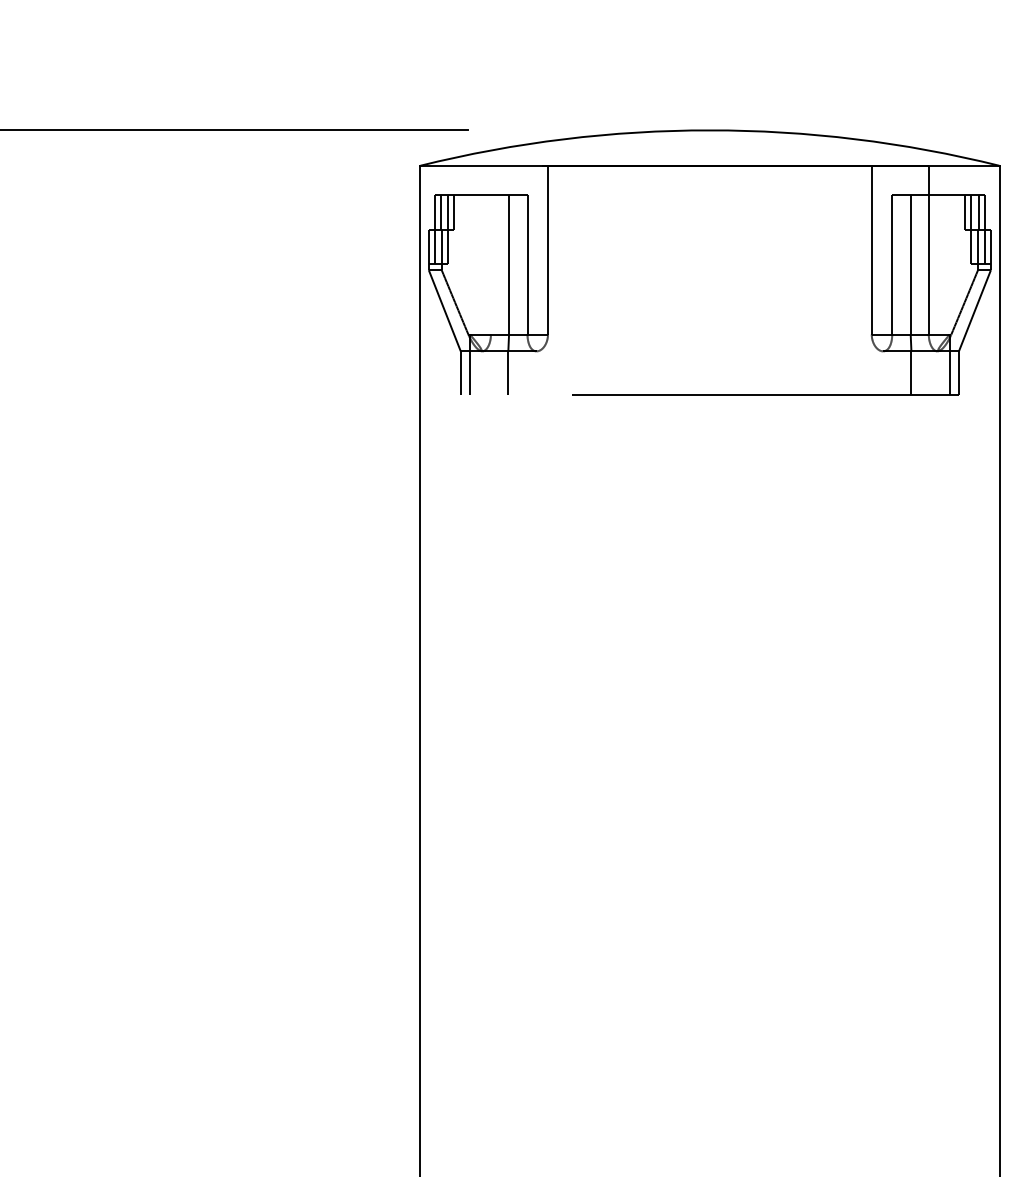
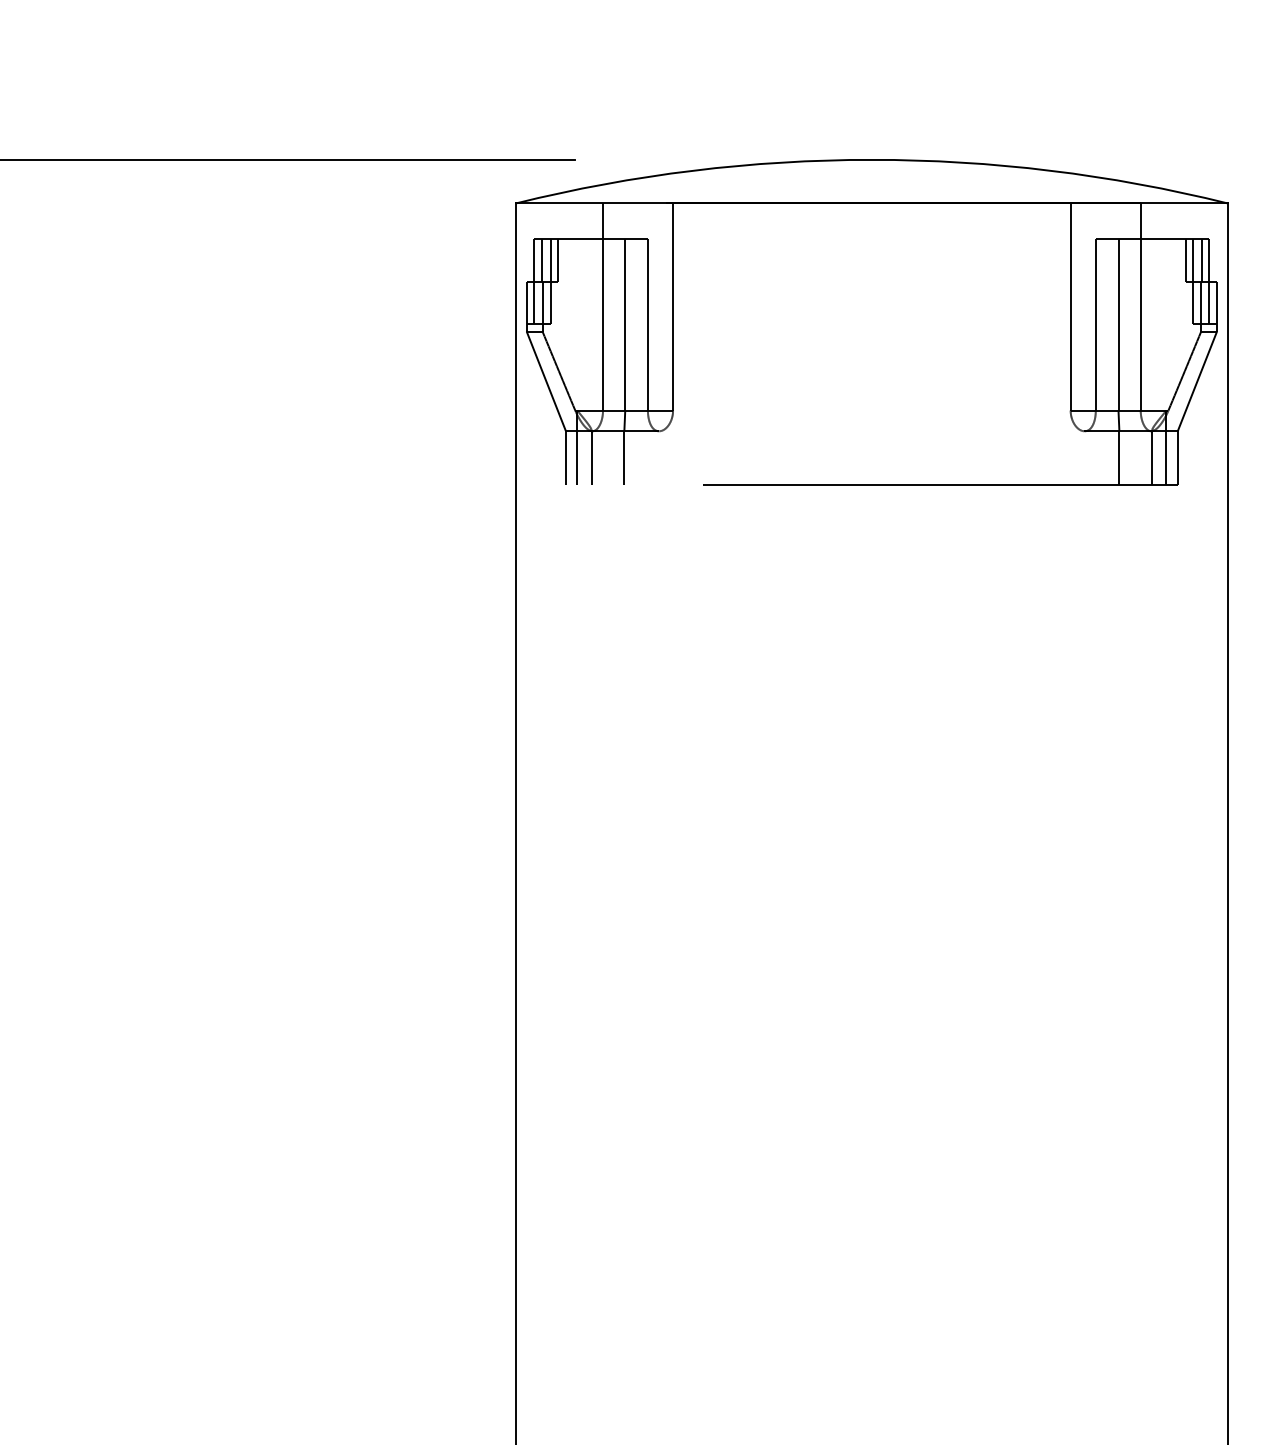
line: (490, 249) -> (602, 306), added
line: (481, 372) -> (591, 457), added
line: (938, 372) -> (1152, 457), added

